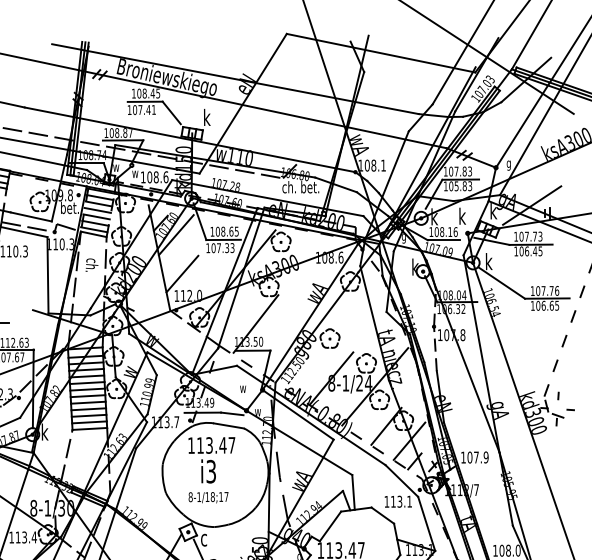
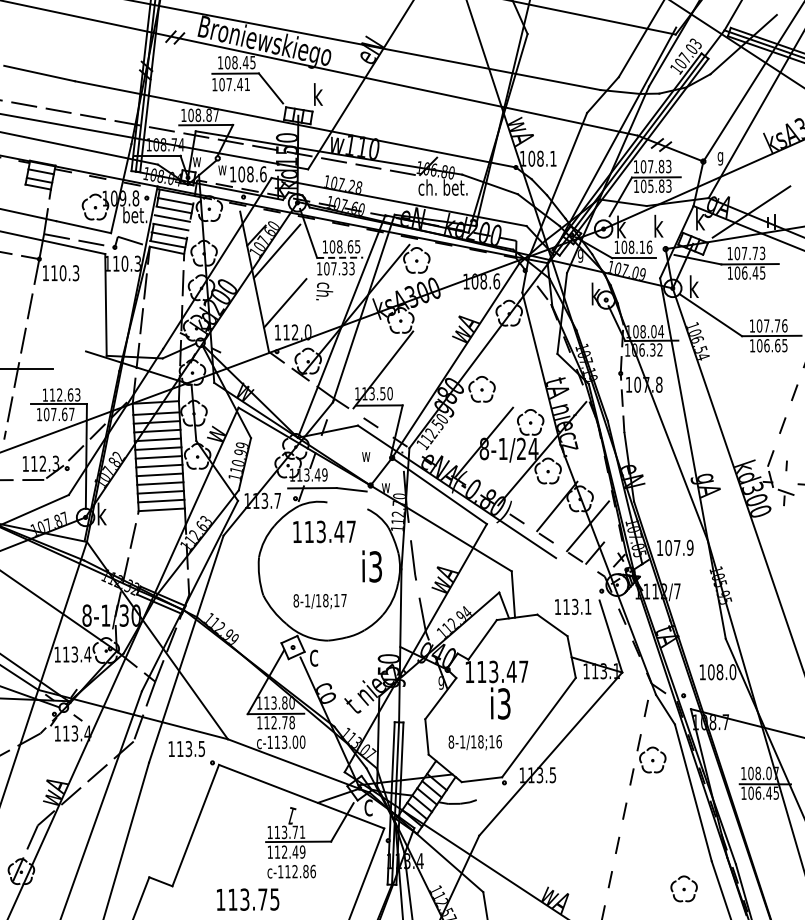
line: (223, 239) -> (340, 257), solid -> dashed
text: (91, 265) -> (324, 291), moved
line: (229, 425) -> (347, 505), removed
text: (208, 471) -> (371, 566), moved
line: (401, 481) -> (577, 579), removed

